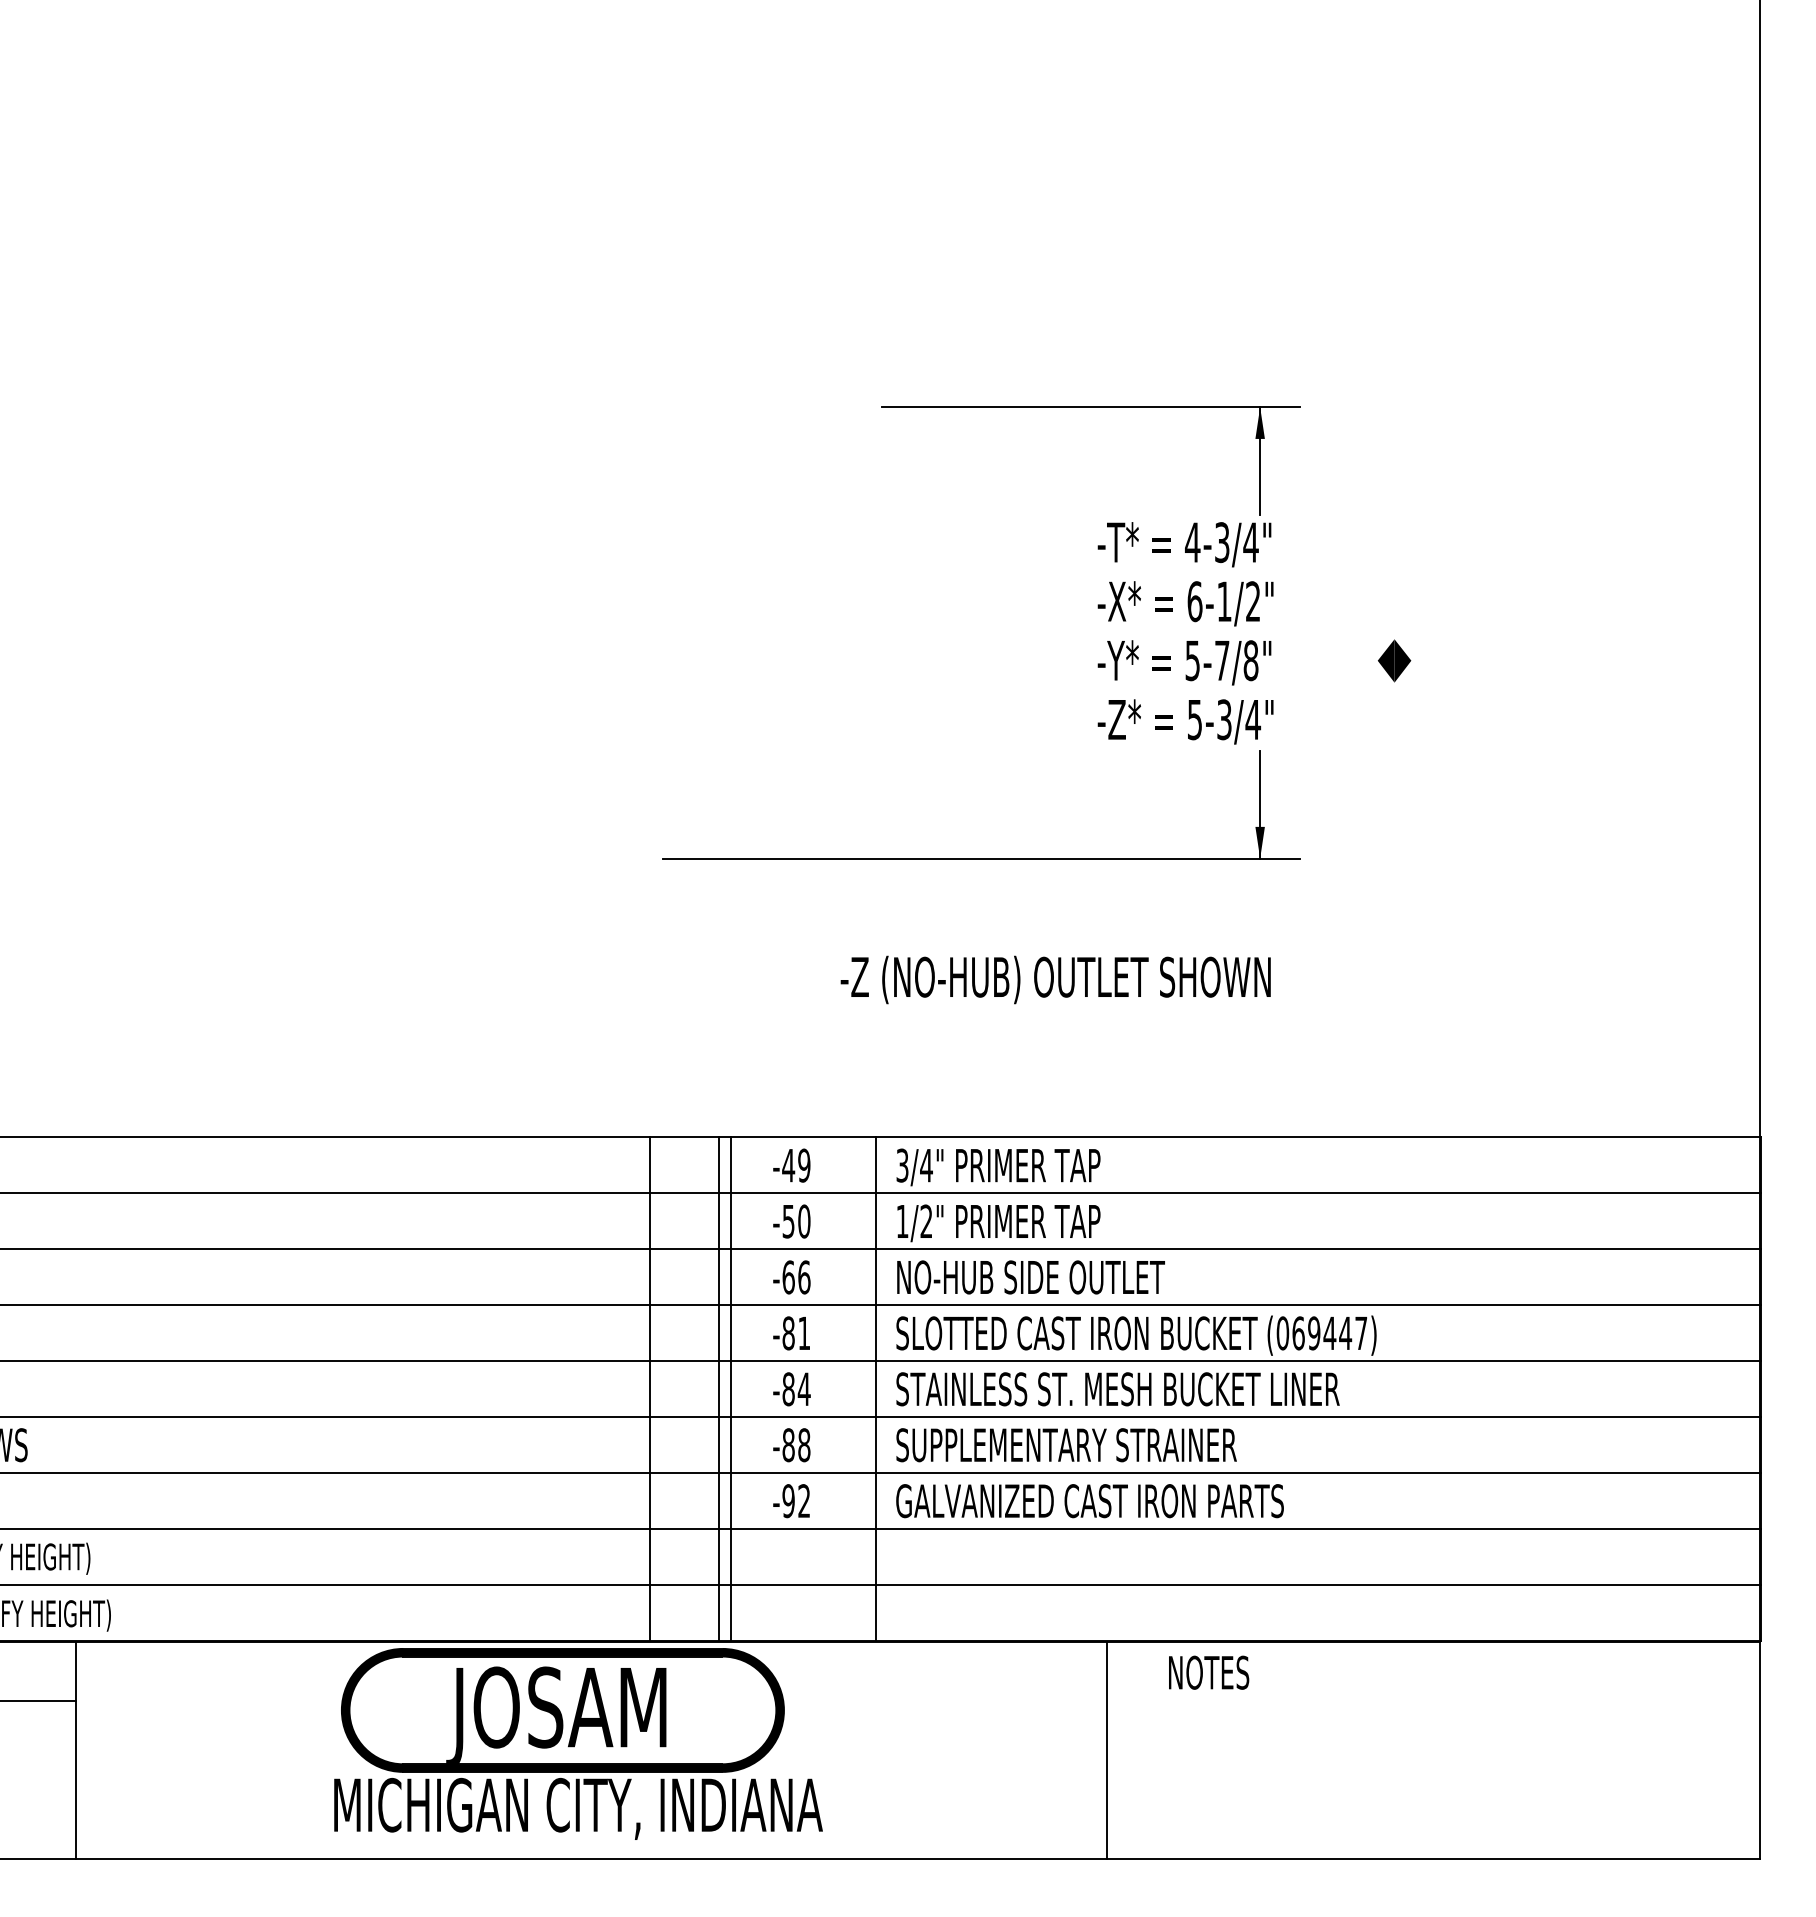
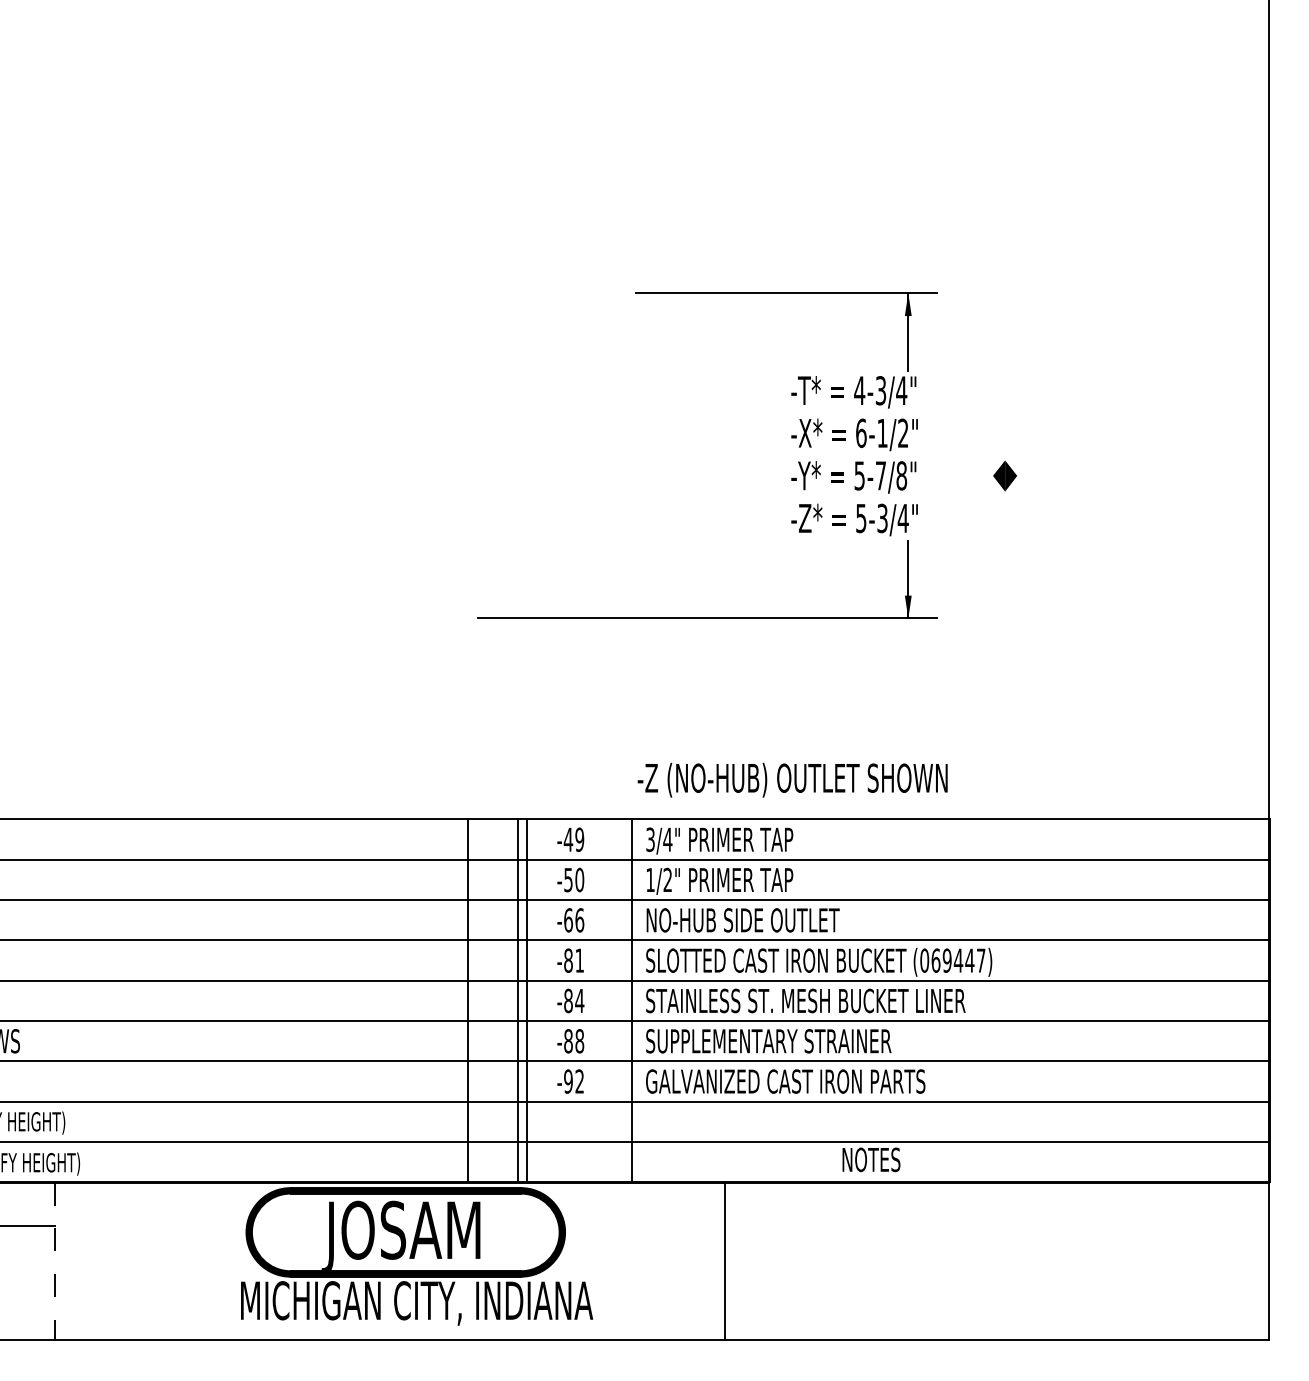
text: (1055, 979) -> (792, 779), moved
text: (1209, 1672) -> (871, 1159), moved
line: (76, 1750) -> (55, 1261), solid -> dashed
line: (1106, 1750) -> (725, 1261), moved

